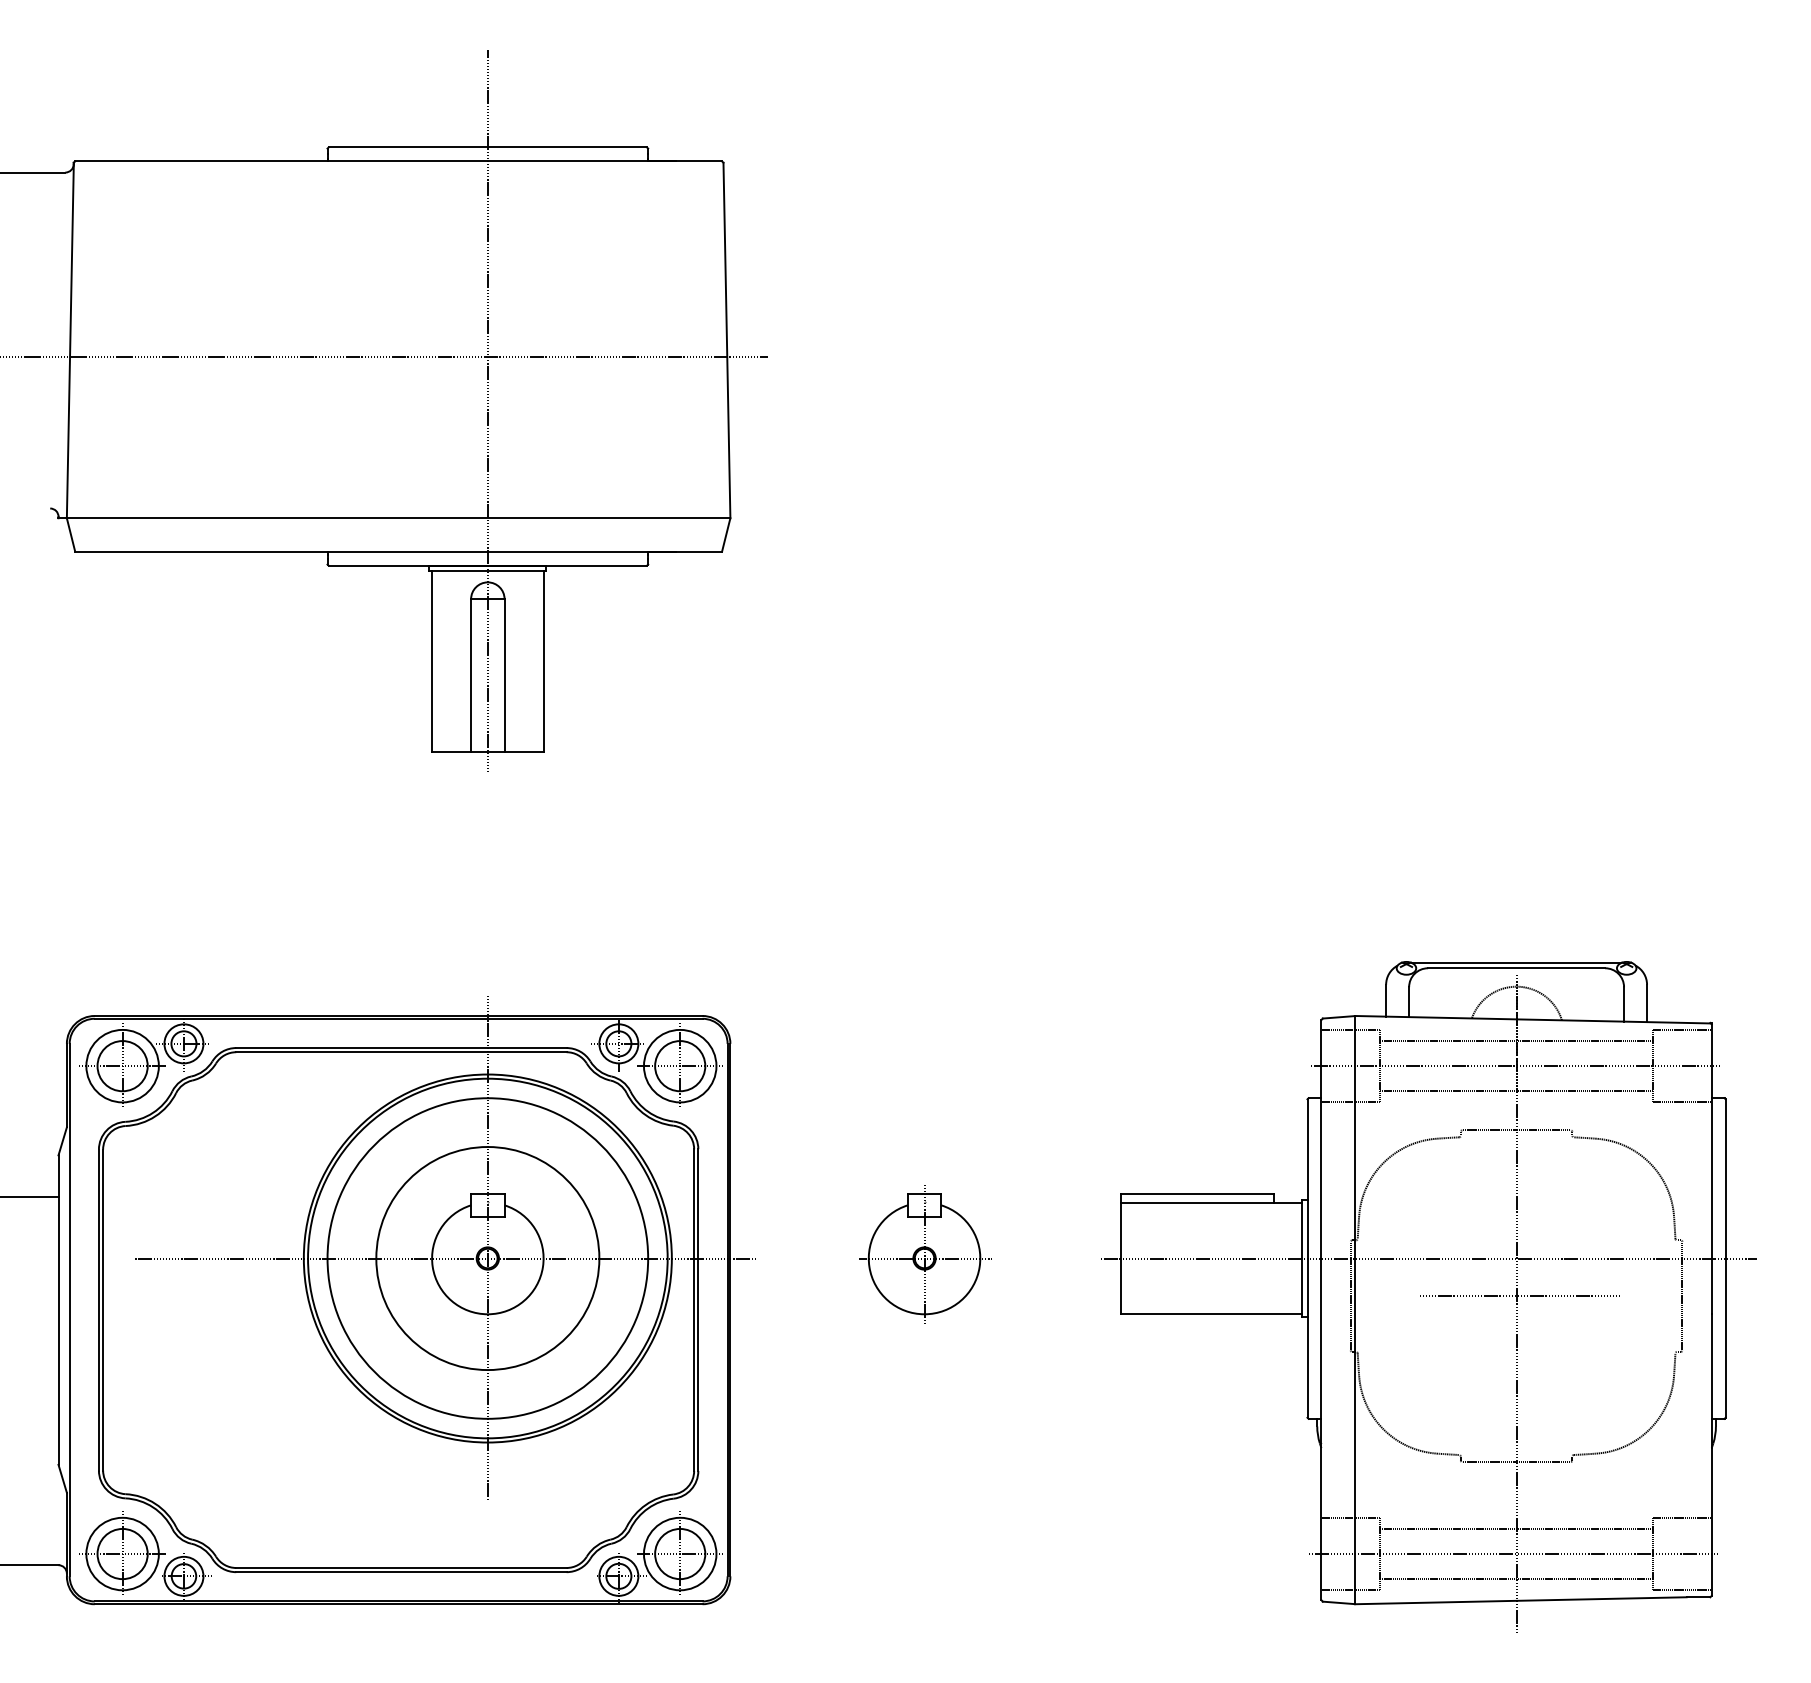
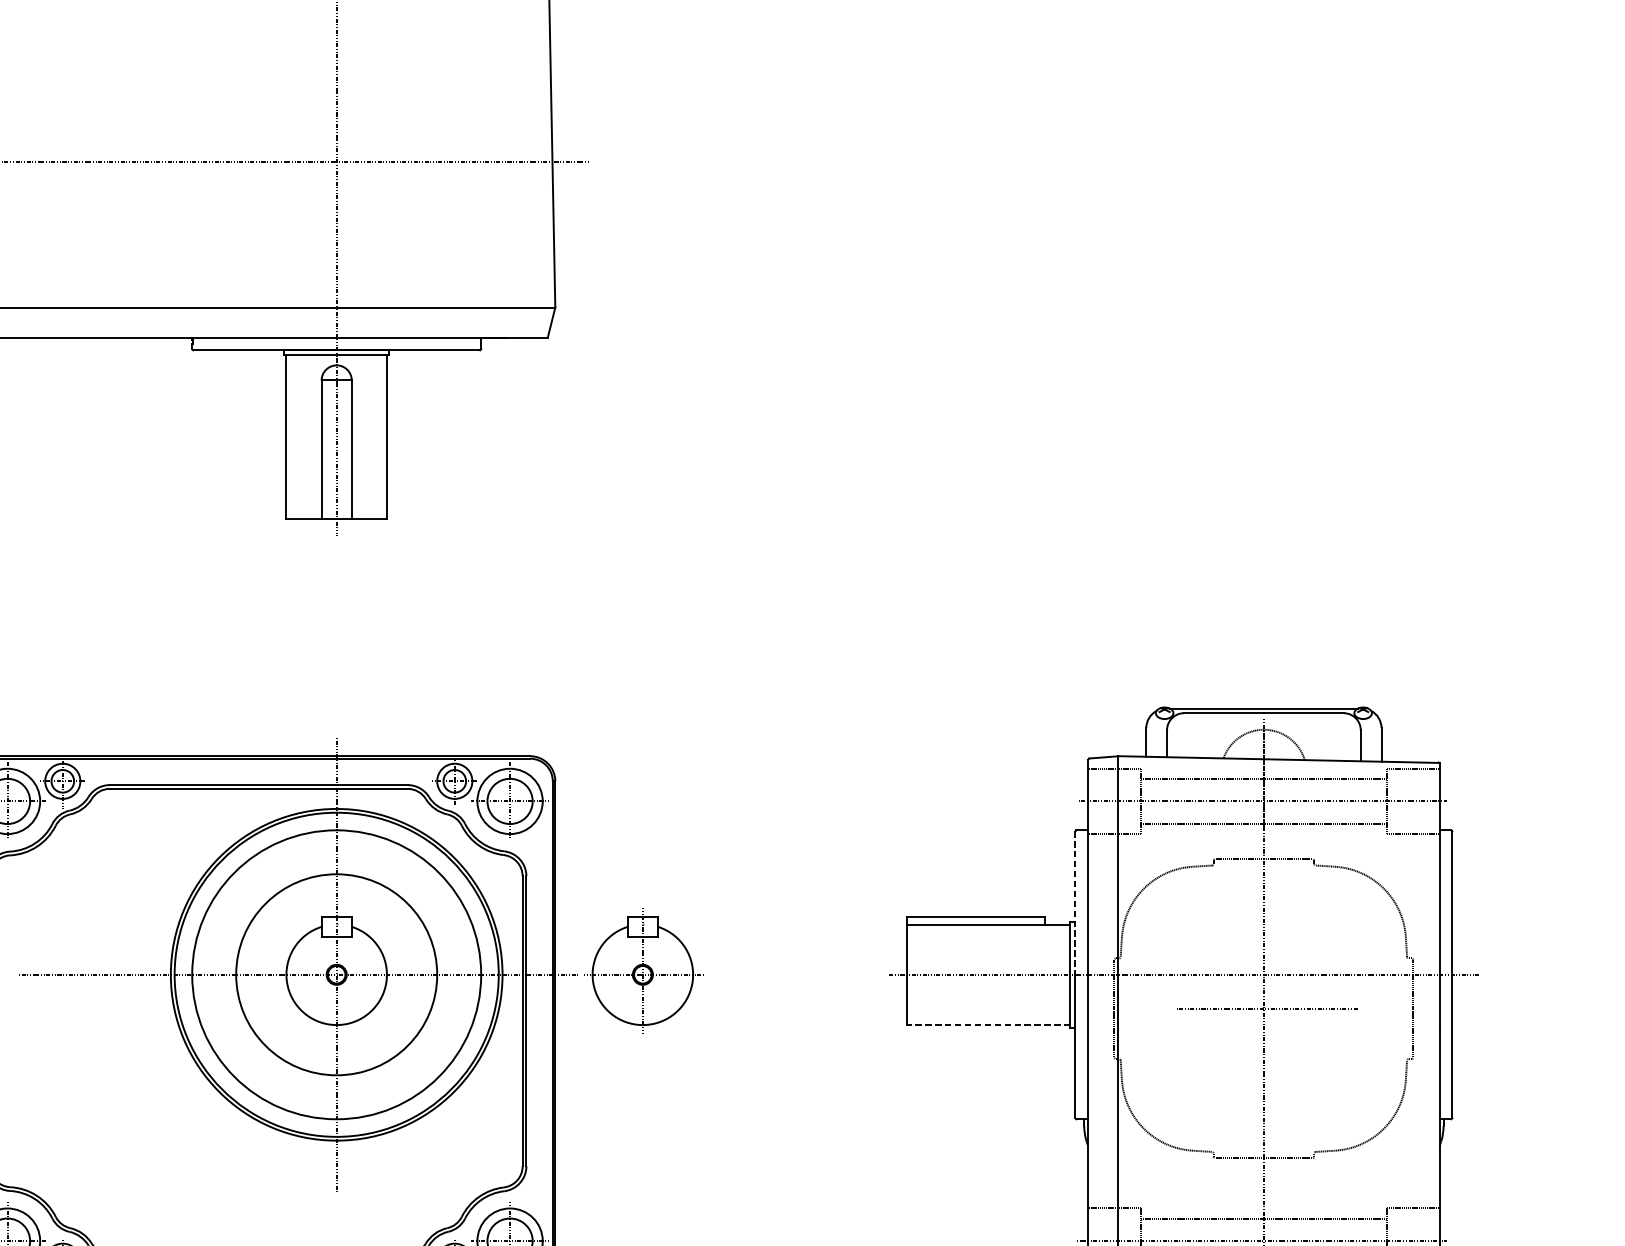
line: (1307, 1178) -> (1075, 902), solid -> dashed
part: (925, 1254) -> (643, 971), moved
line: (1211, 1314) -> (988, 1025), solid -> dashed

